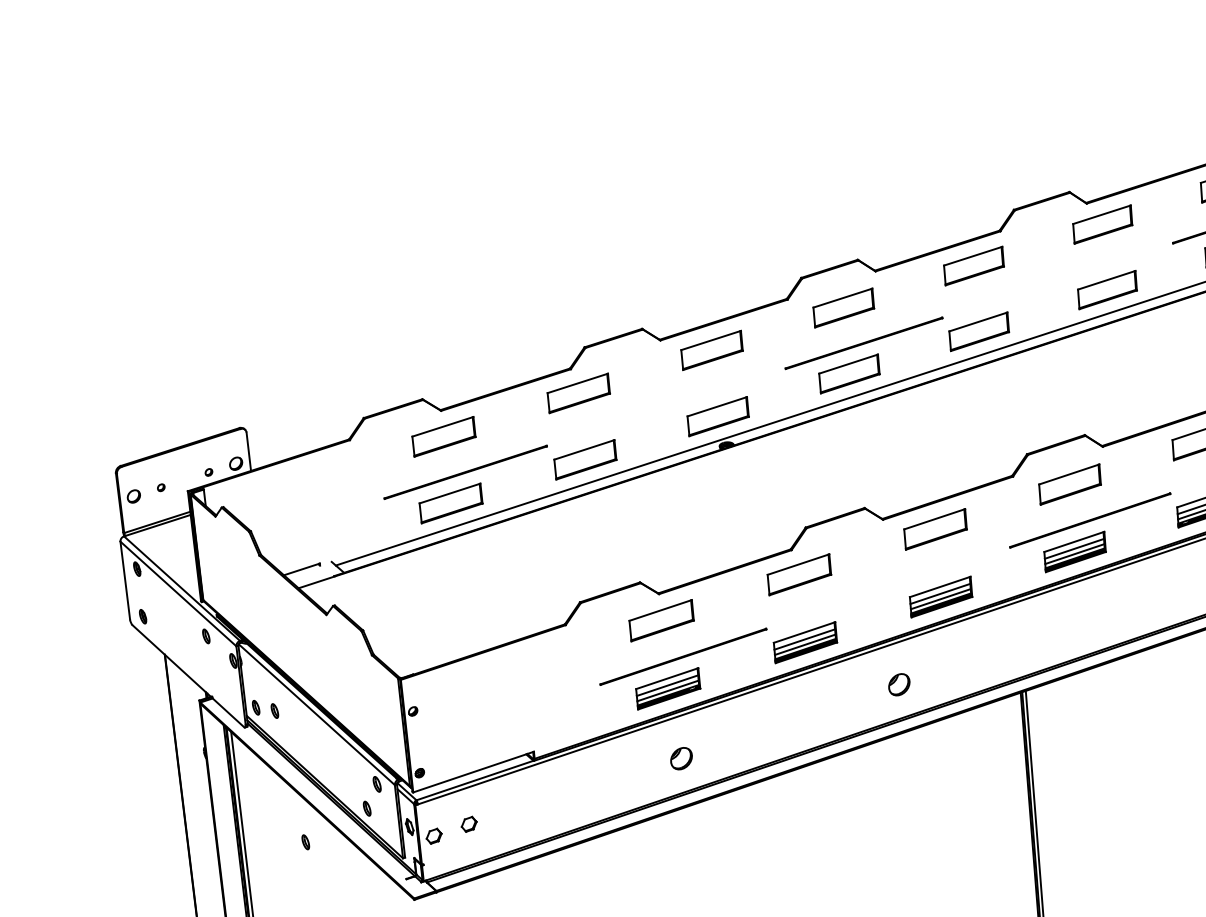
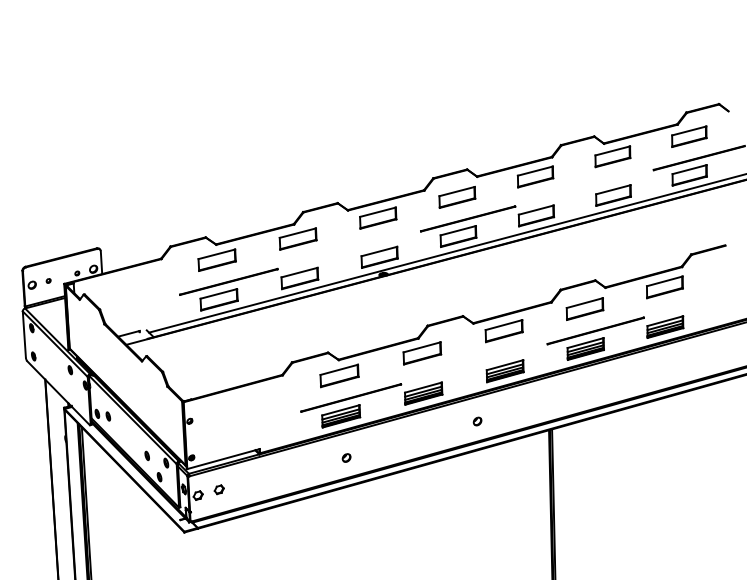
part: (899, 684) -> (477, 421), size x0.62
part: (681, 757) -> (346, 457), size x0.62
part: (304, 841) -> (146, 455), moved

